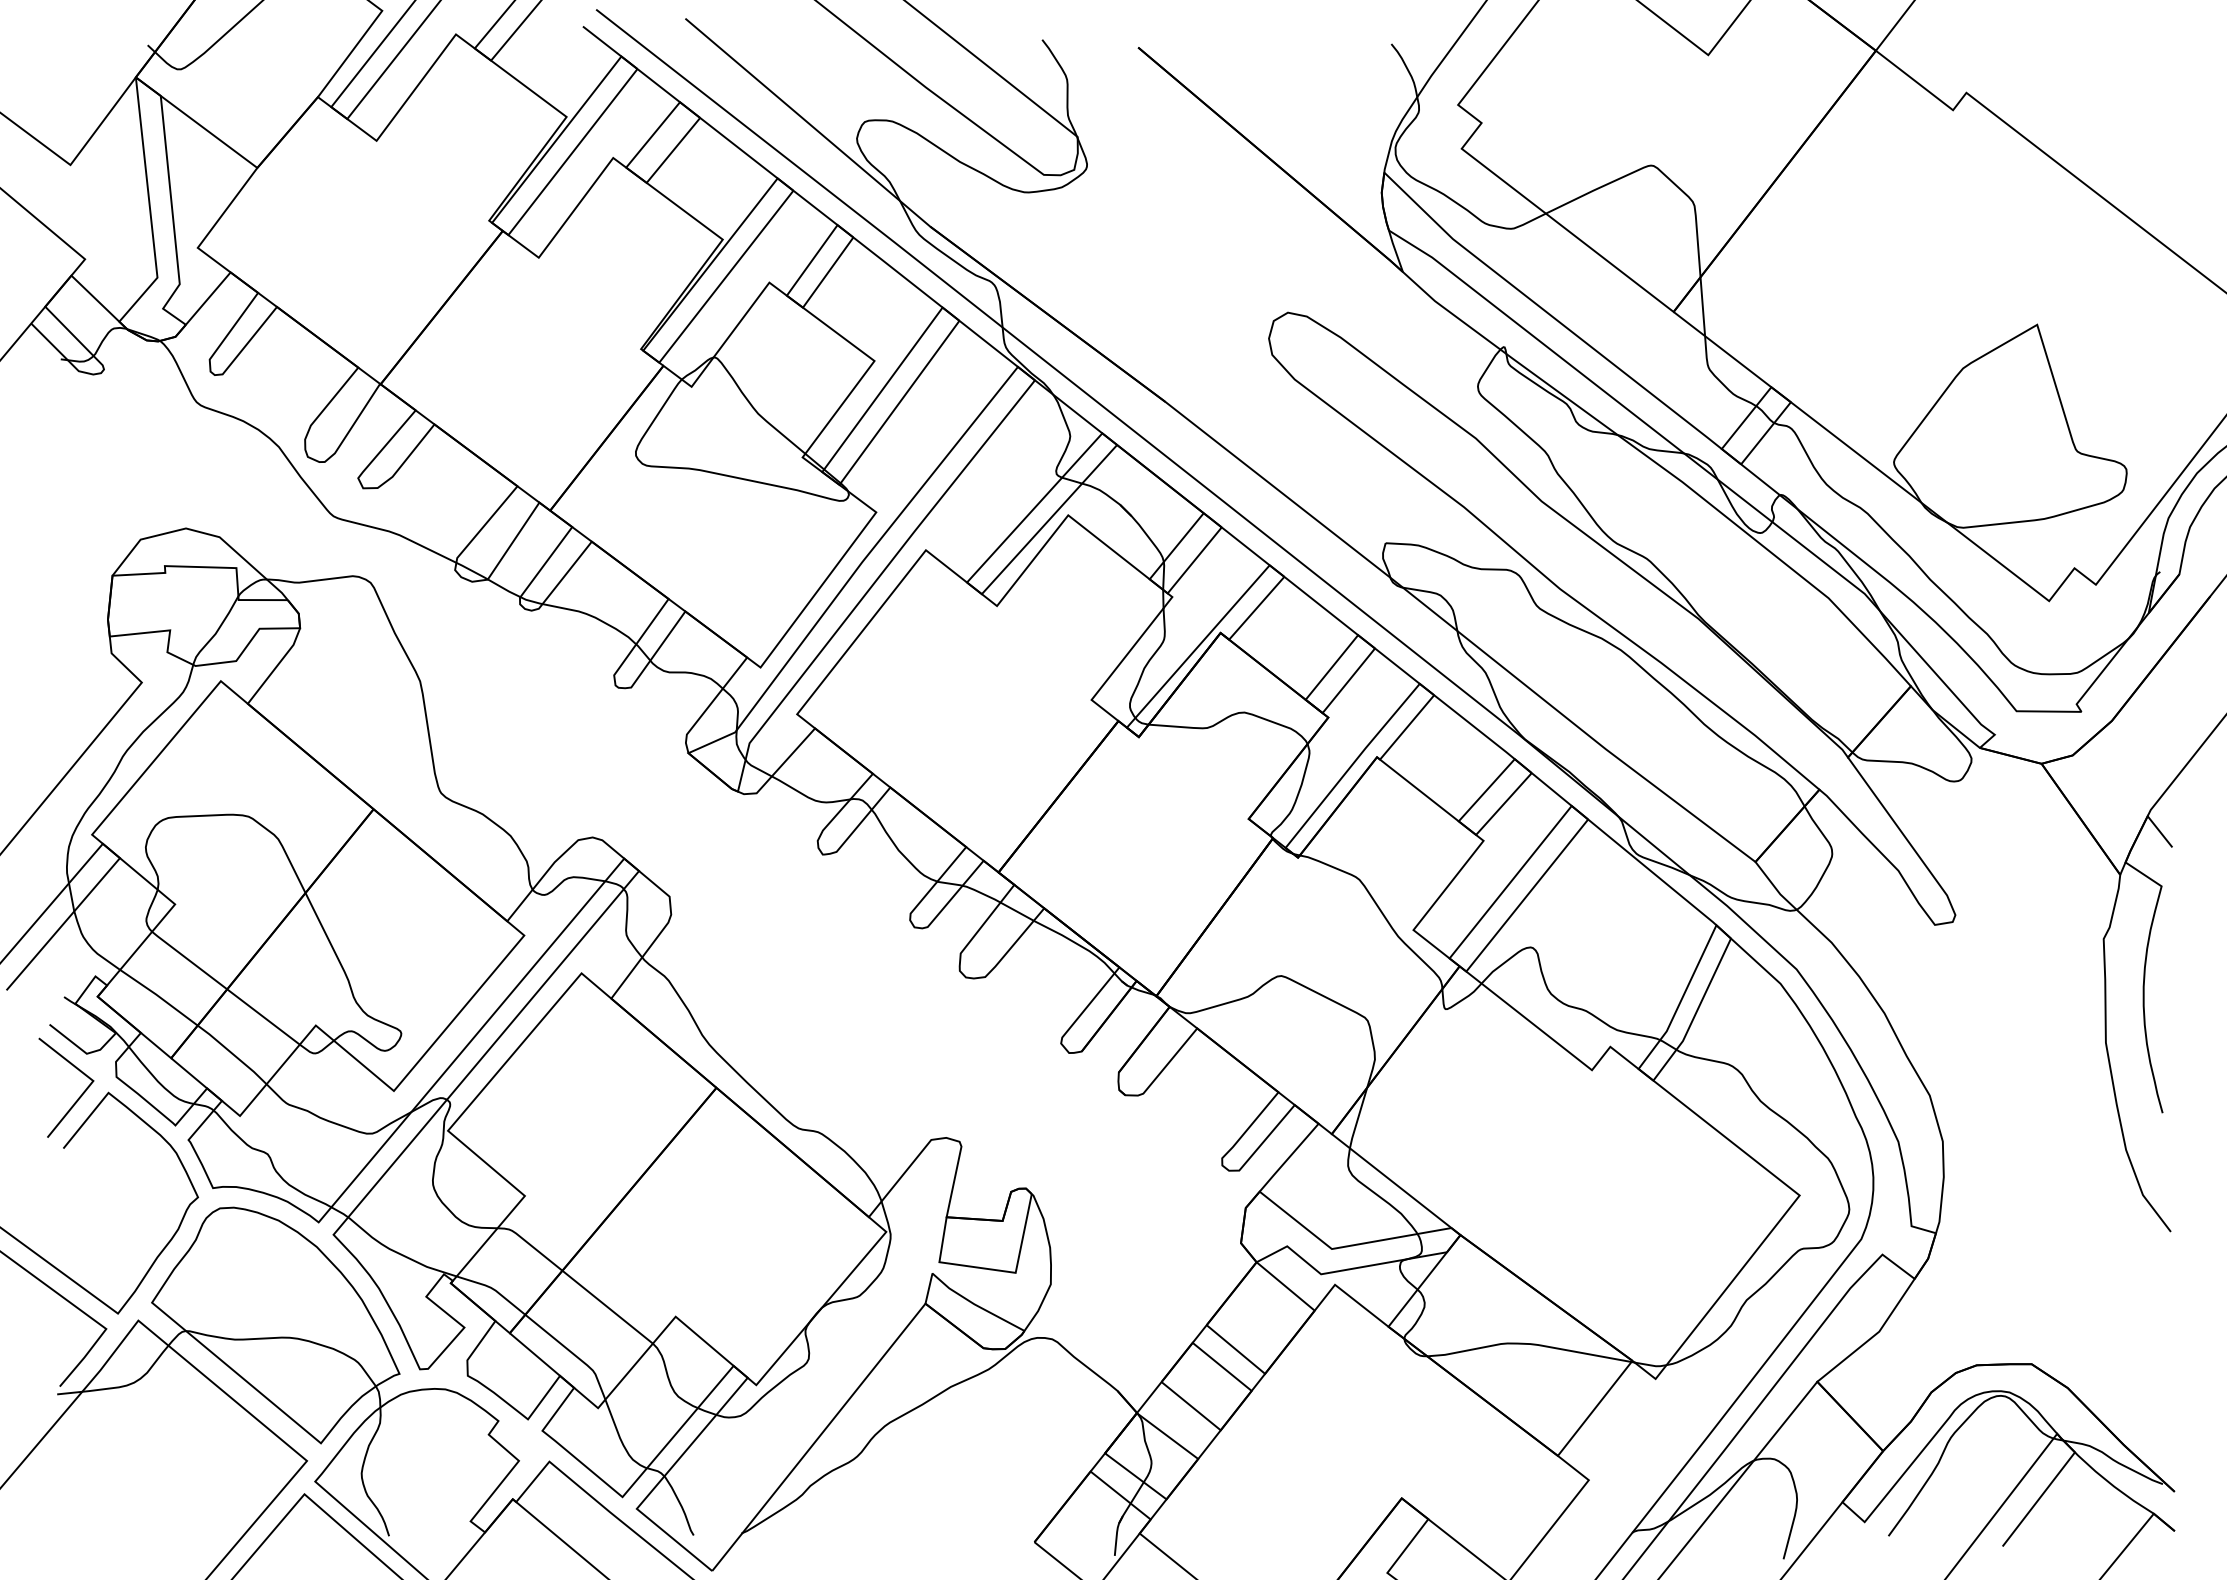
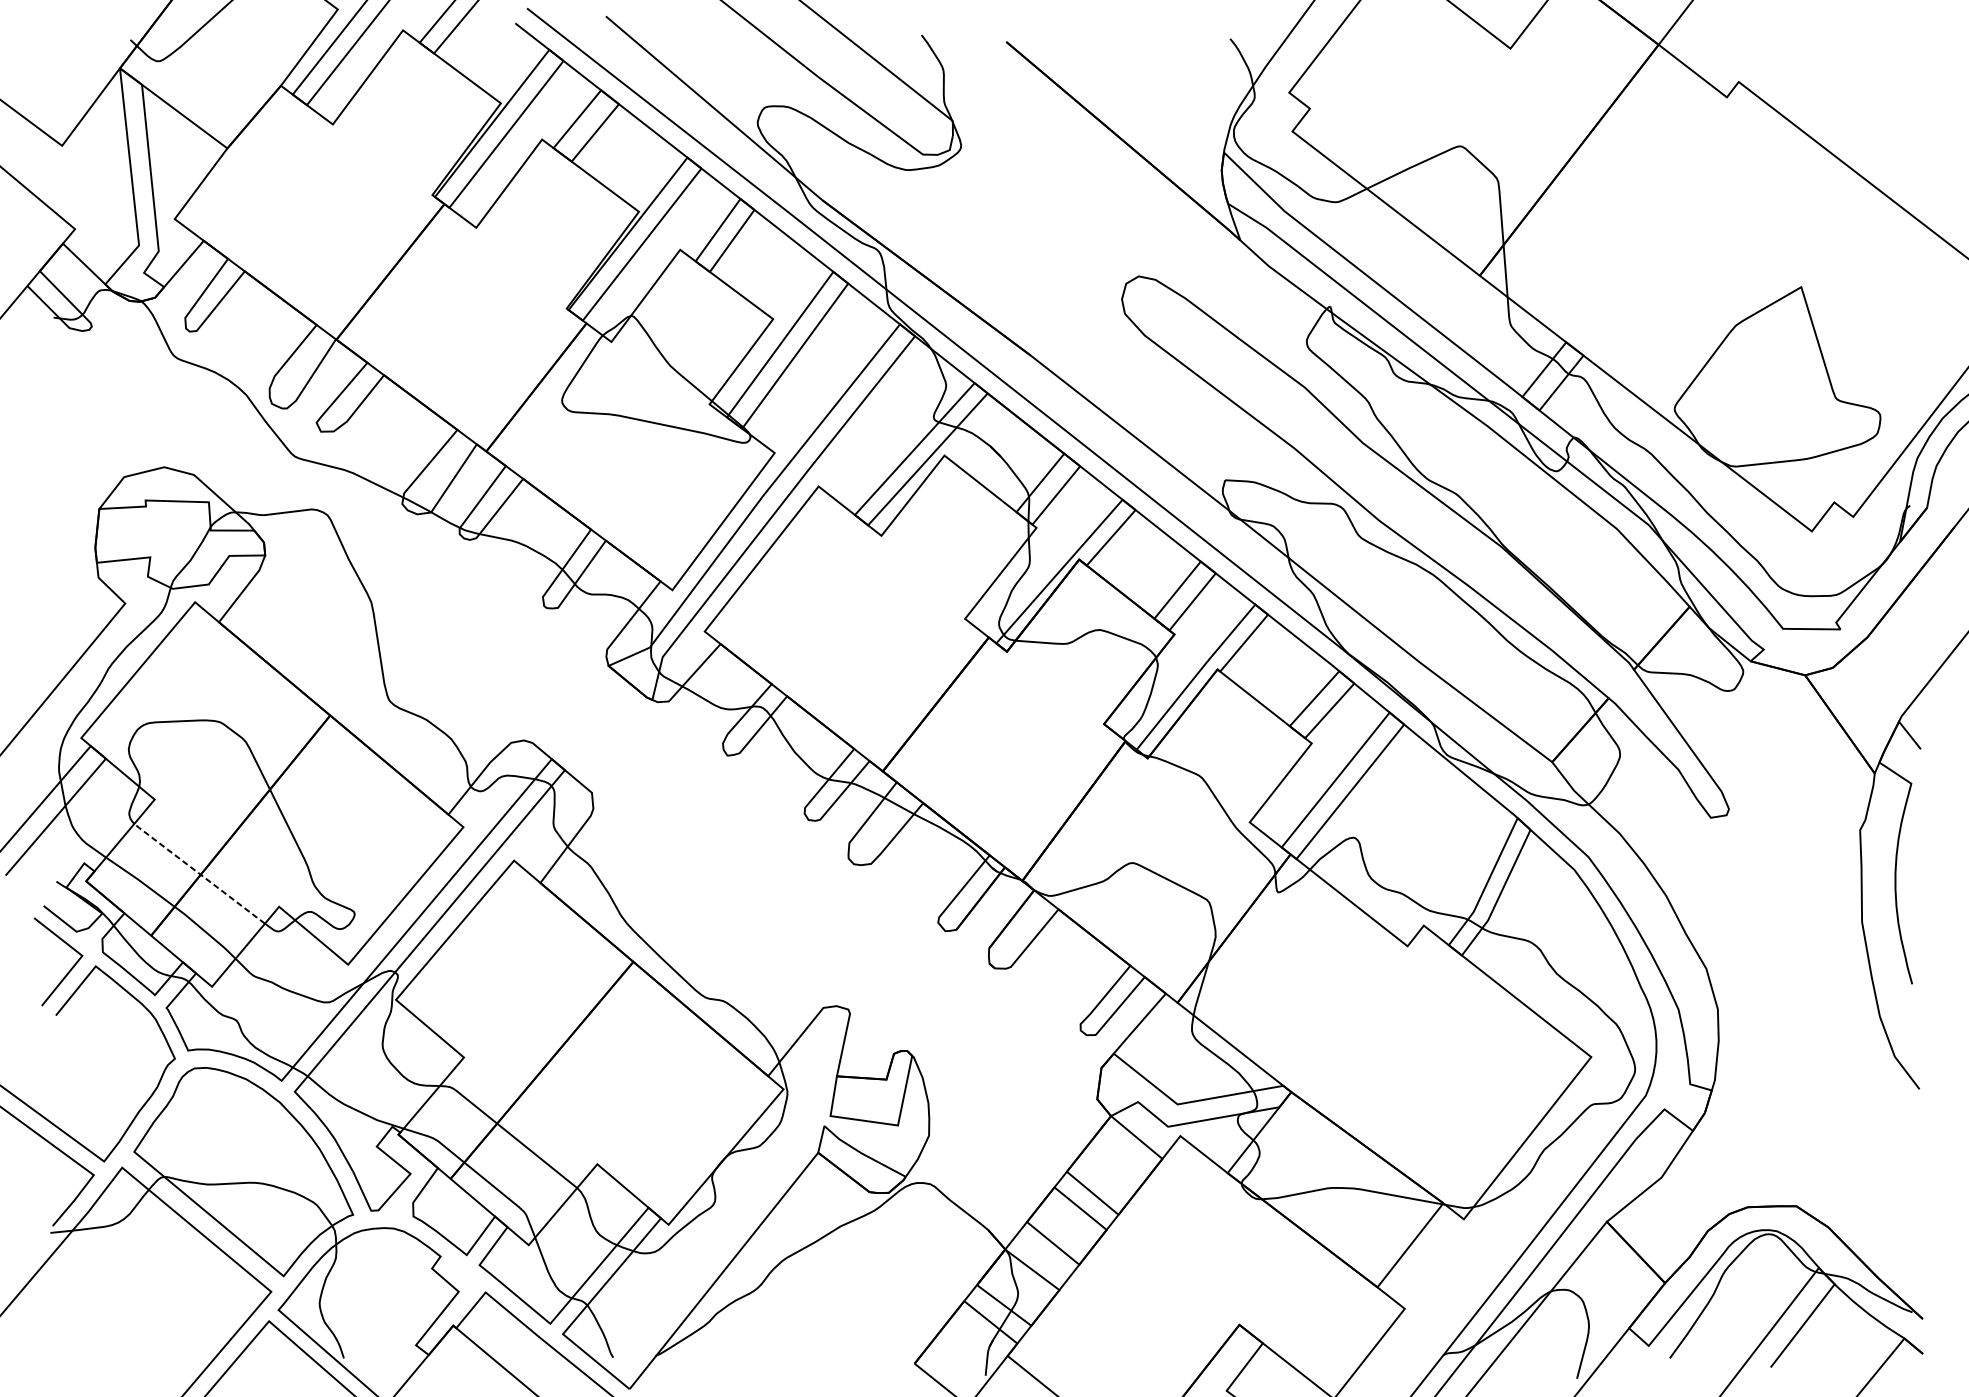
line: (225, 987) -> (199, 873), solid -> dashed

